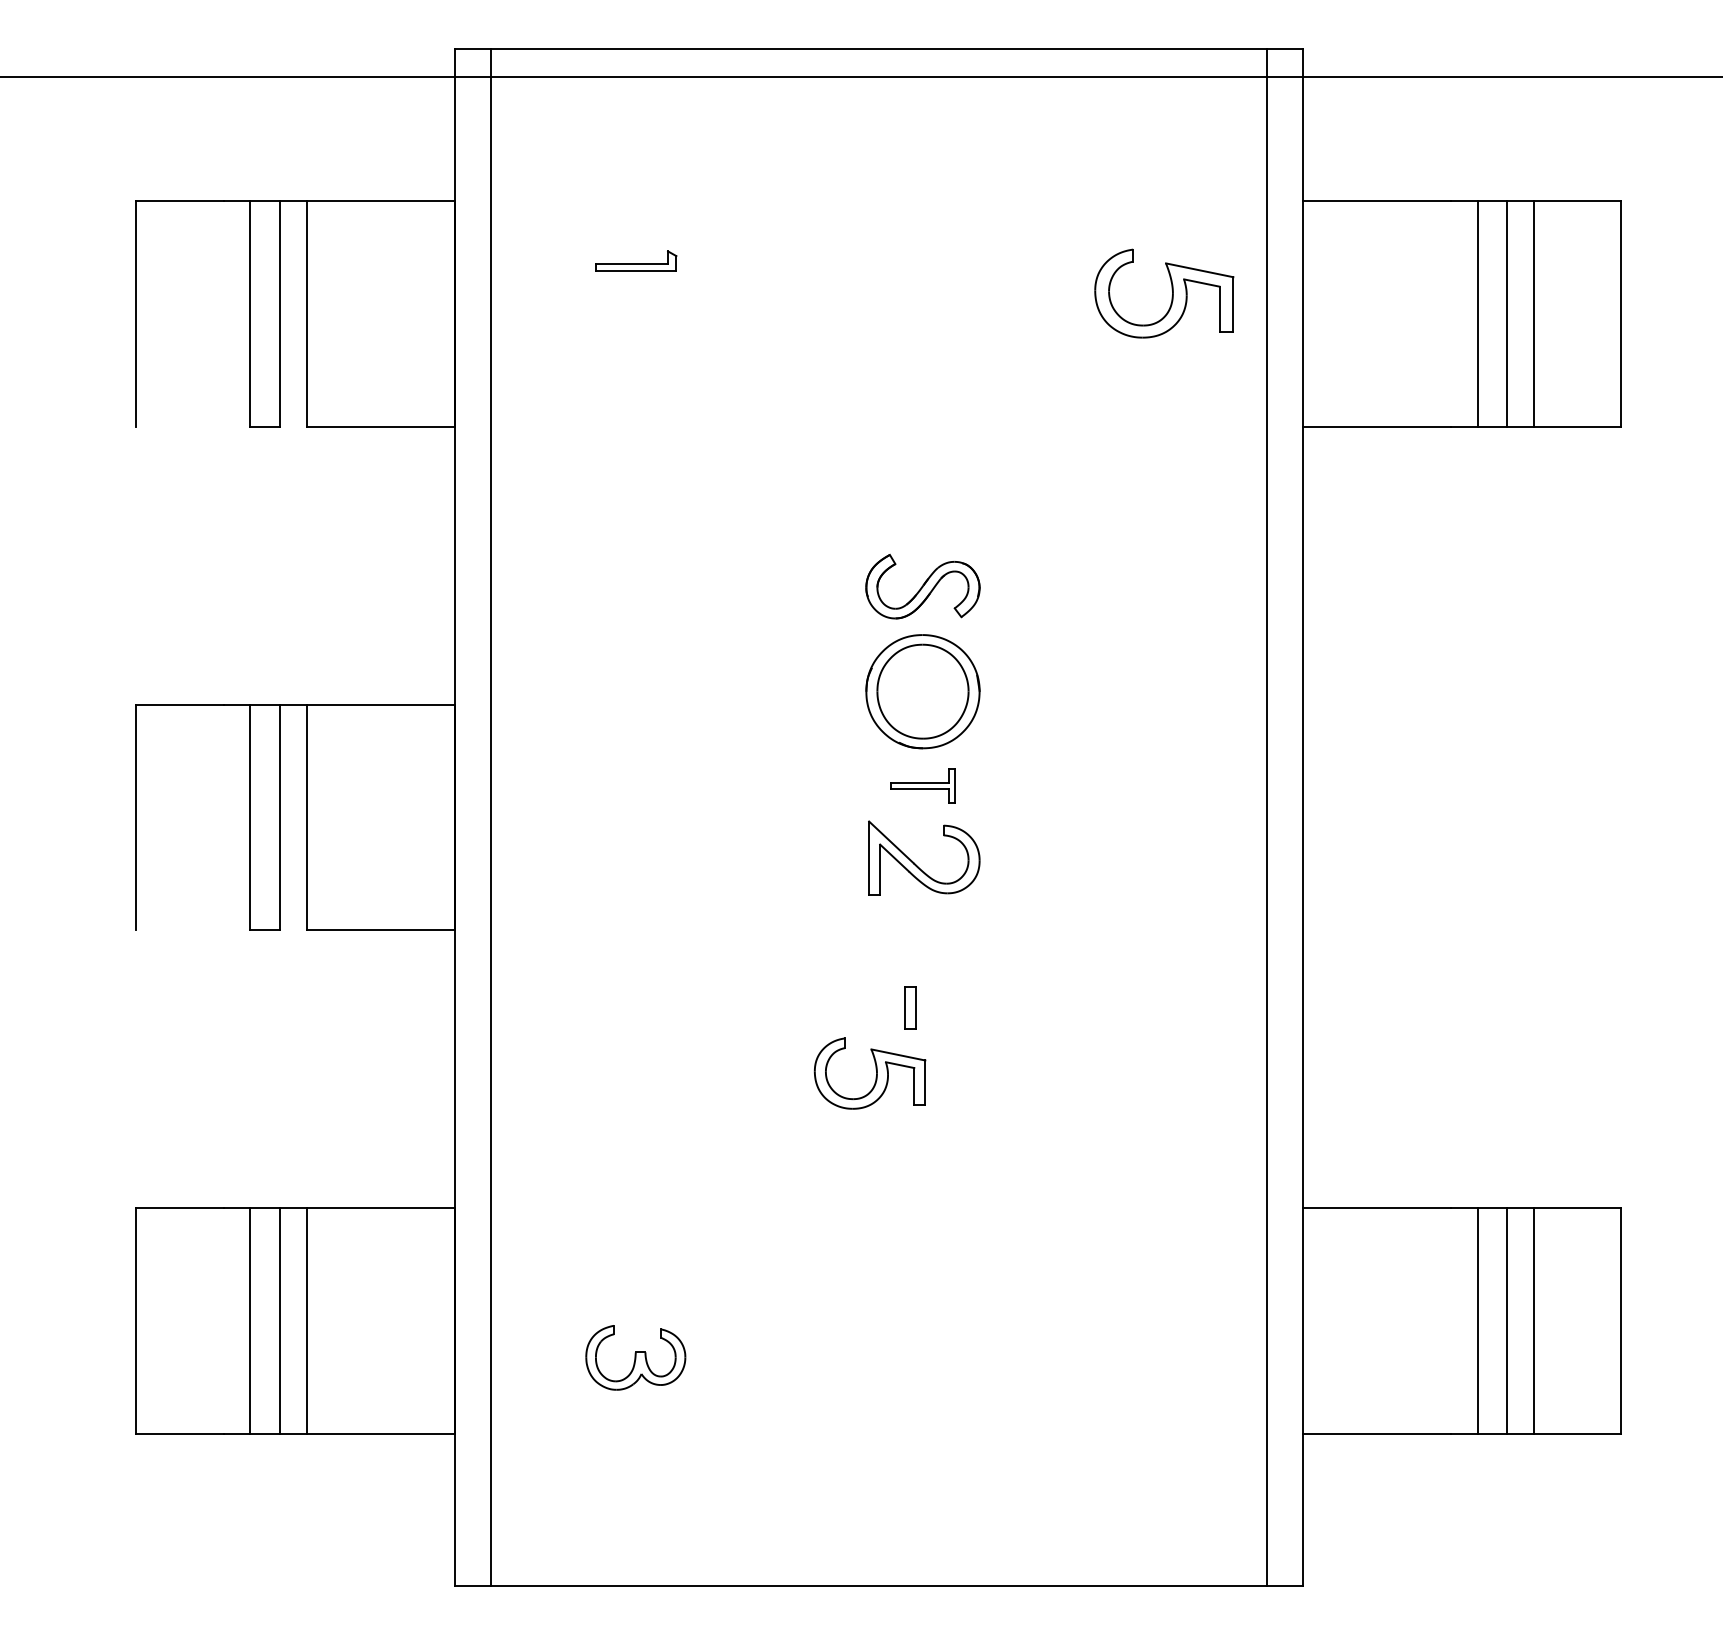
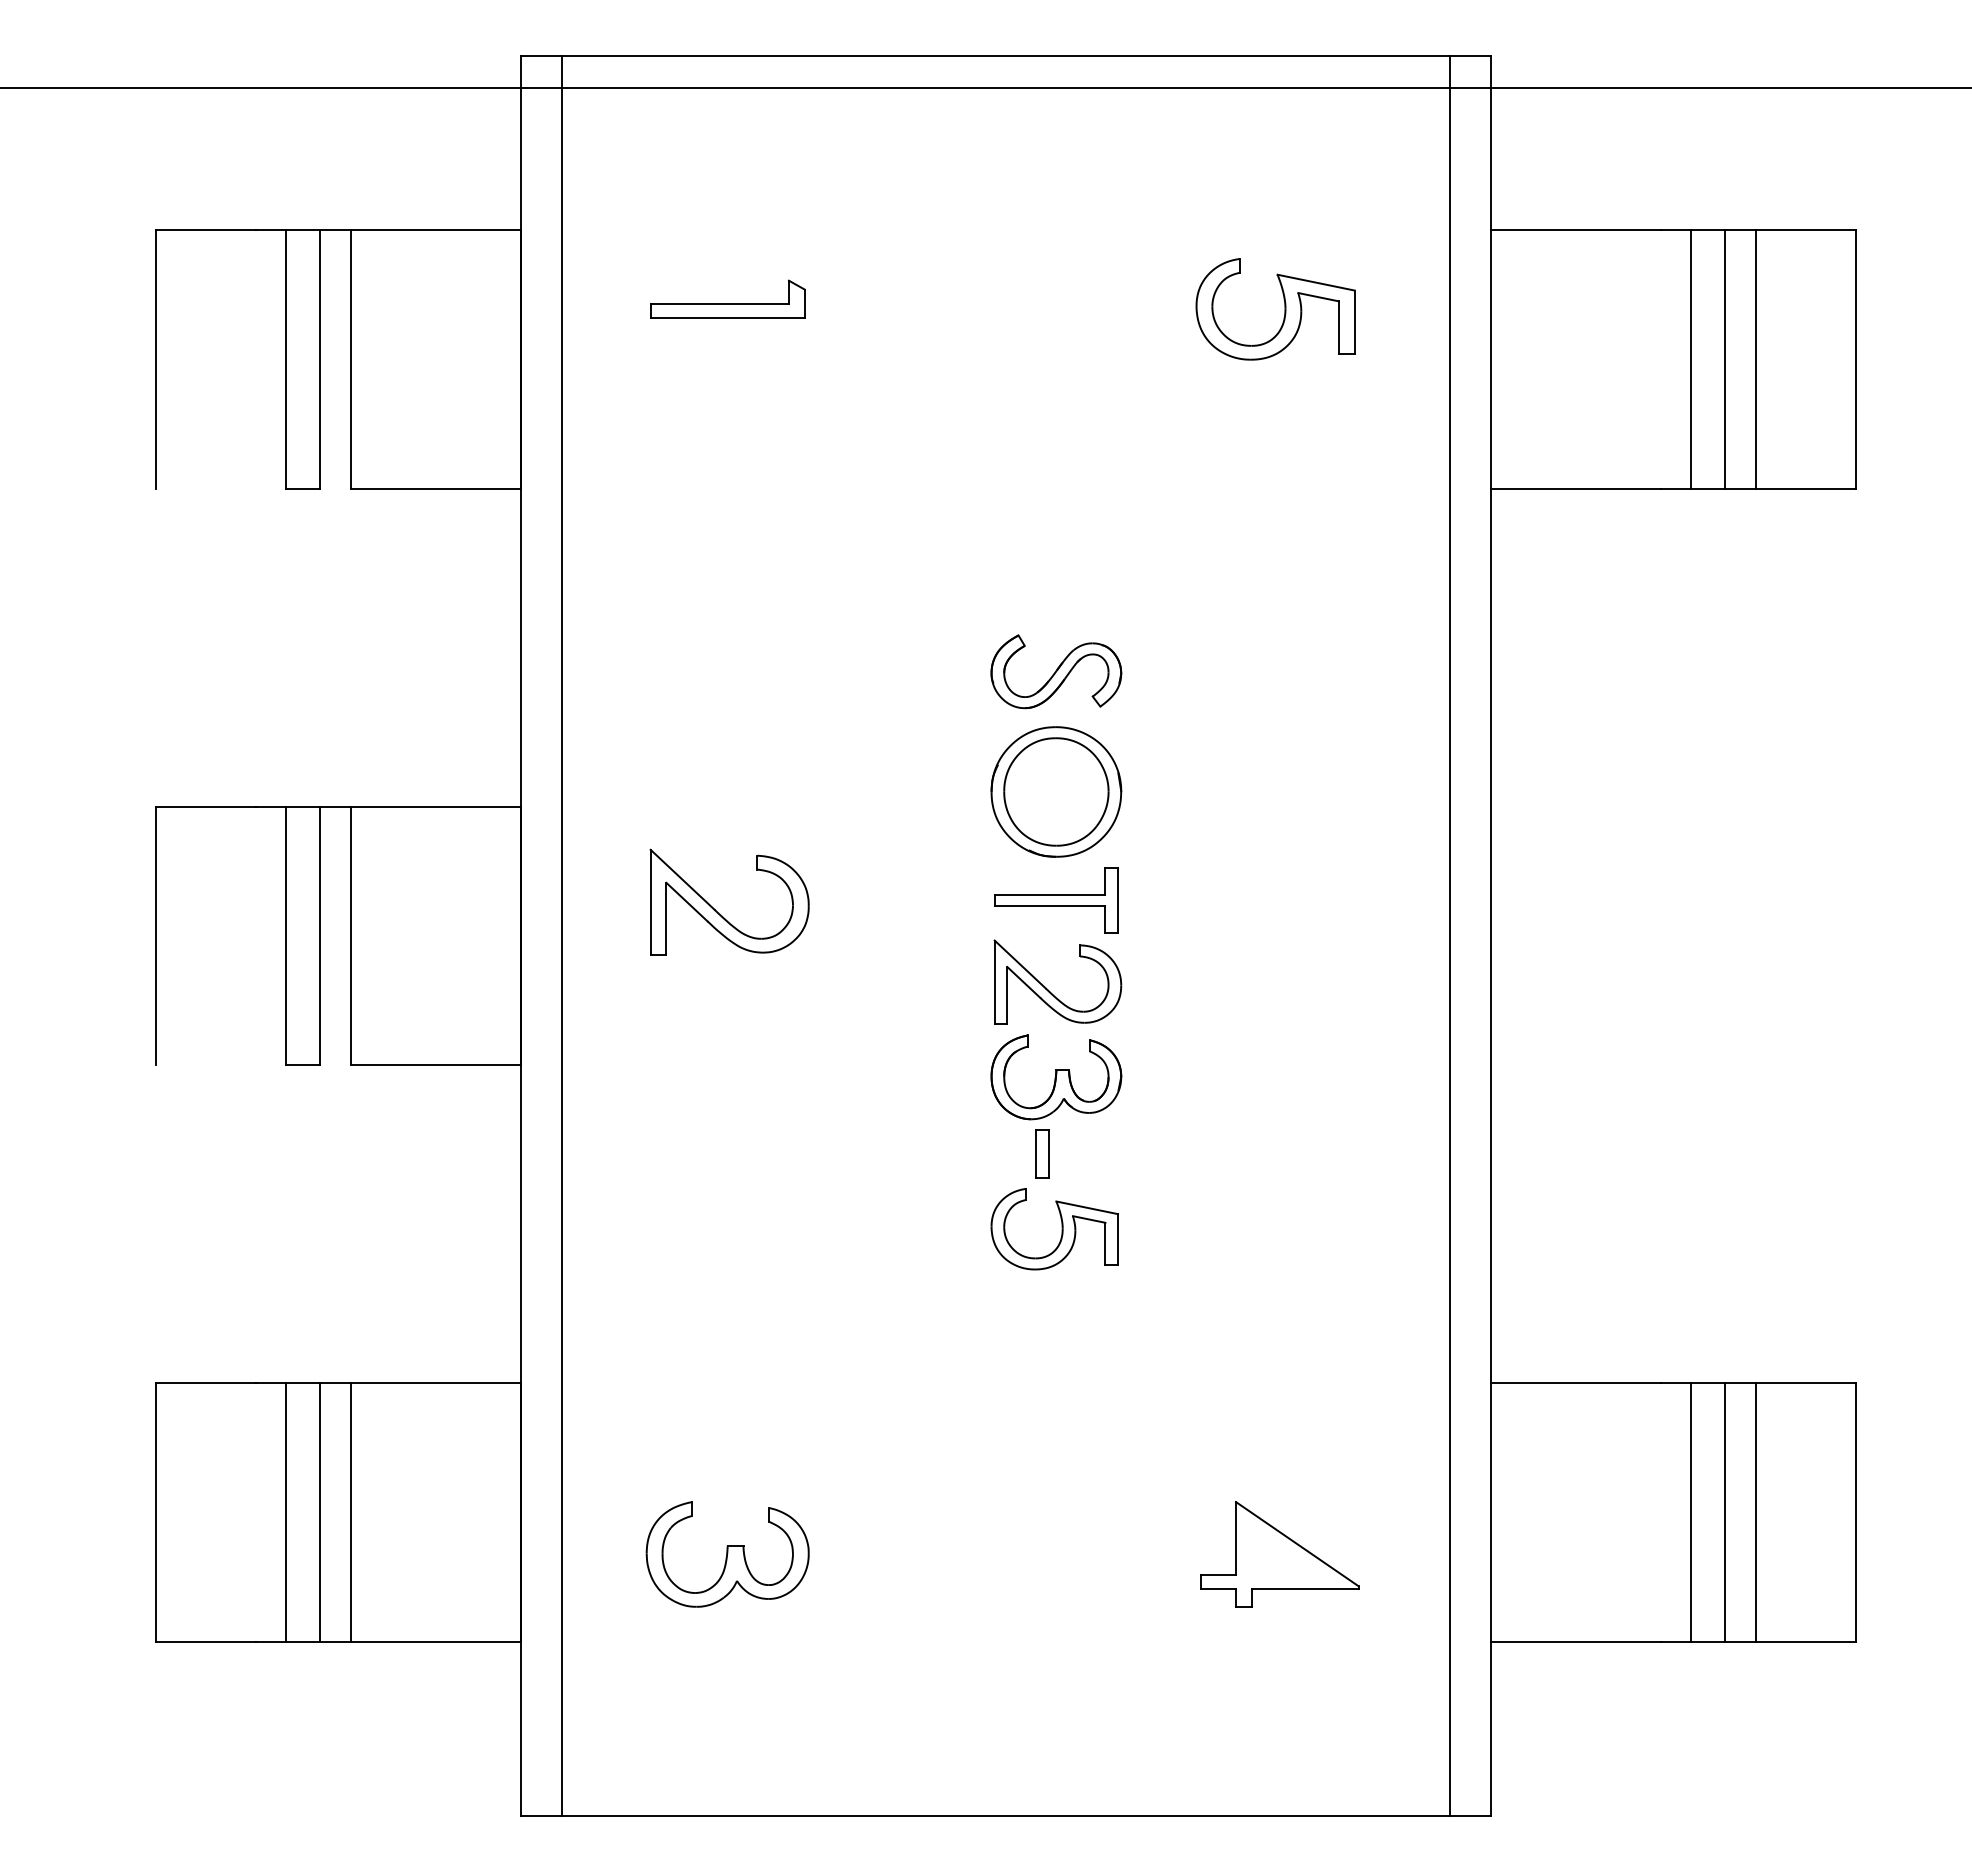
part: (635, 260) -> (727, 298), size x1.67
part: (1172, 293) -> (1284, 309), moved
part: (923, 786) -> (1056, 900), size x1.67
part: (630, 798) -> (721, 914), added
part: (923, 941) -> (1056, 1077), added
part: (875, 1073) -> (1061, 1229), moved
part: (635, 1357) -> (727, 1554), size x1.43
part: (1117, 1357) -> (1279, 1554), added

